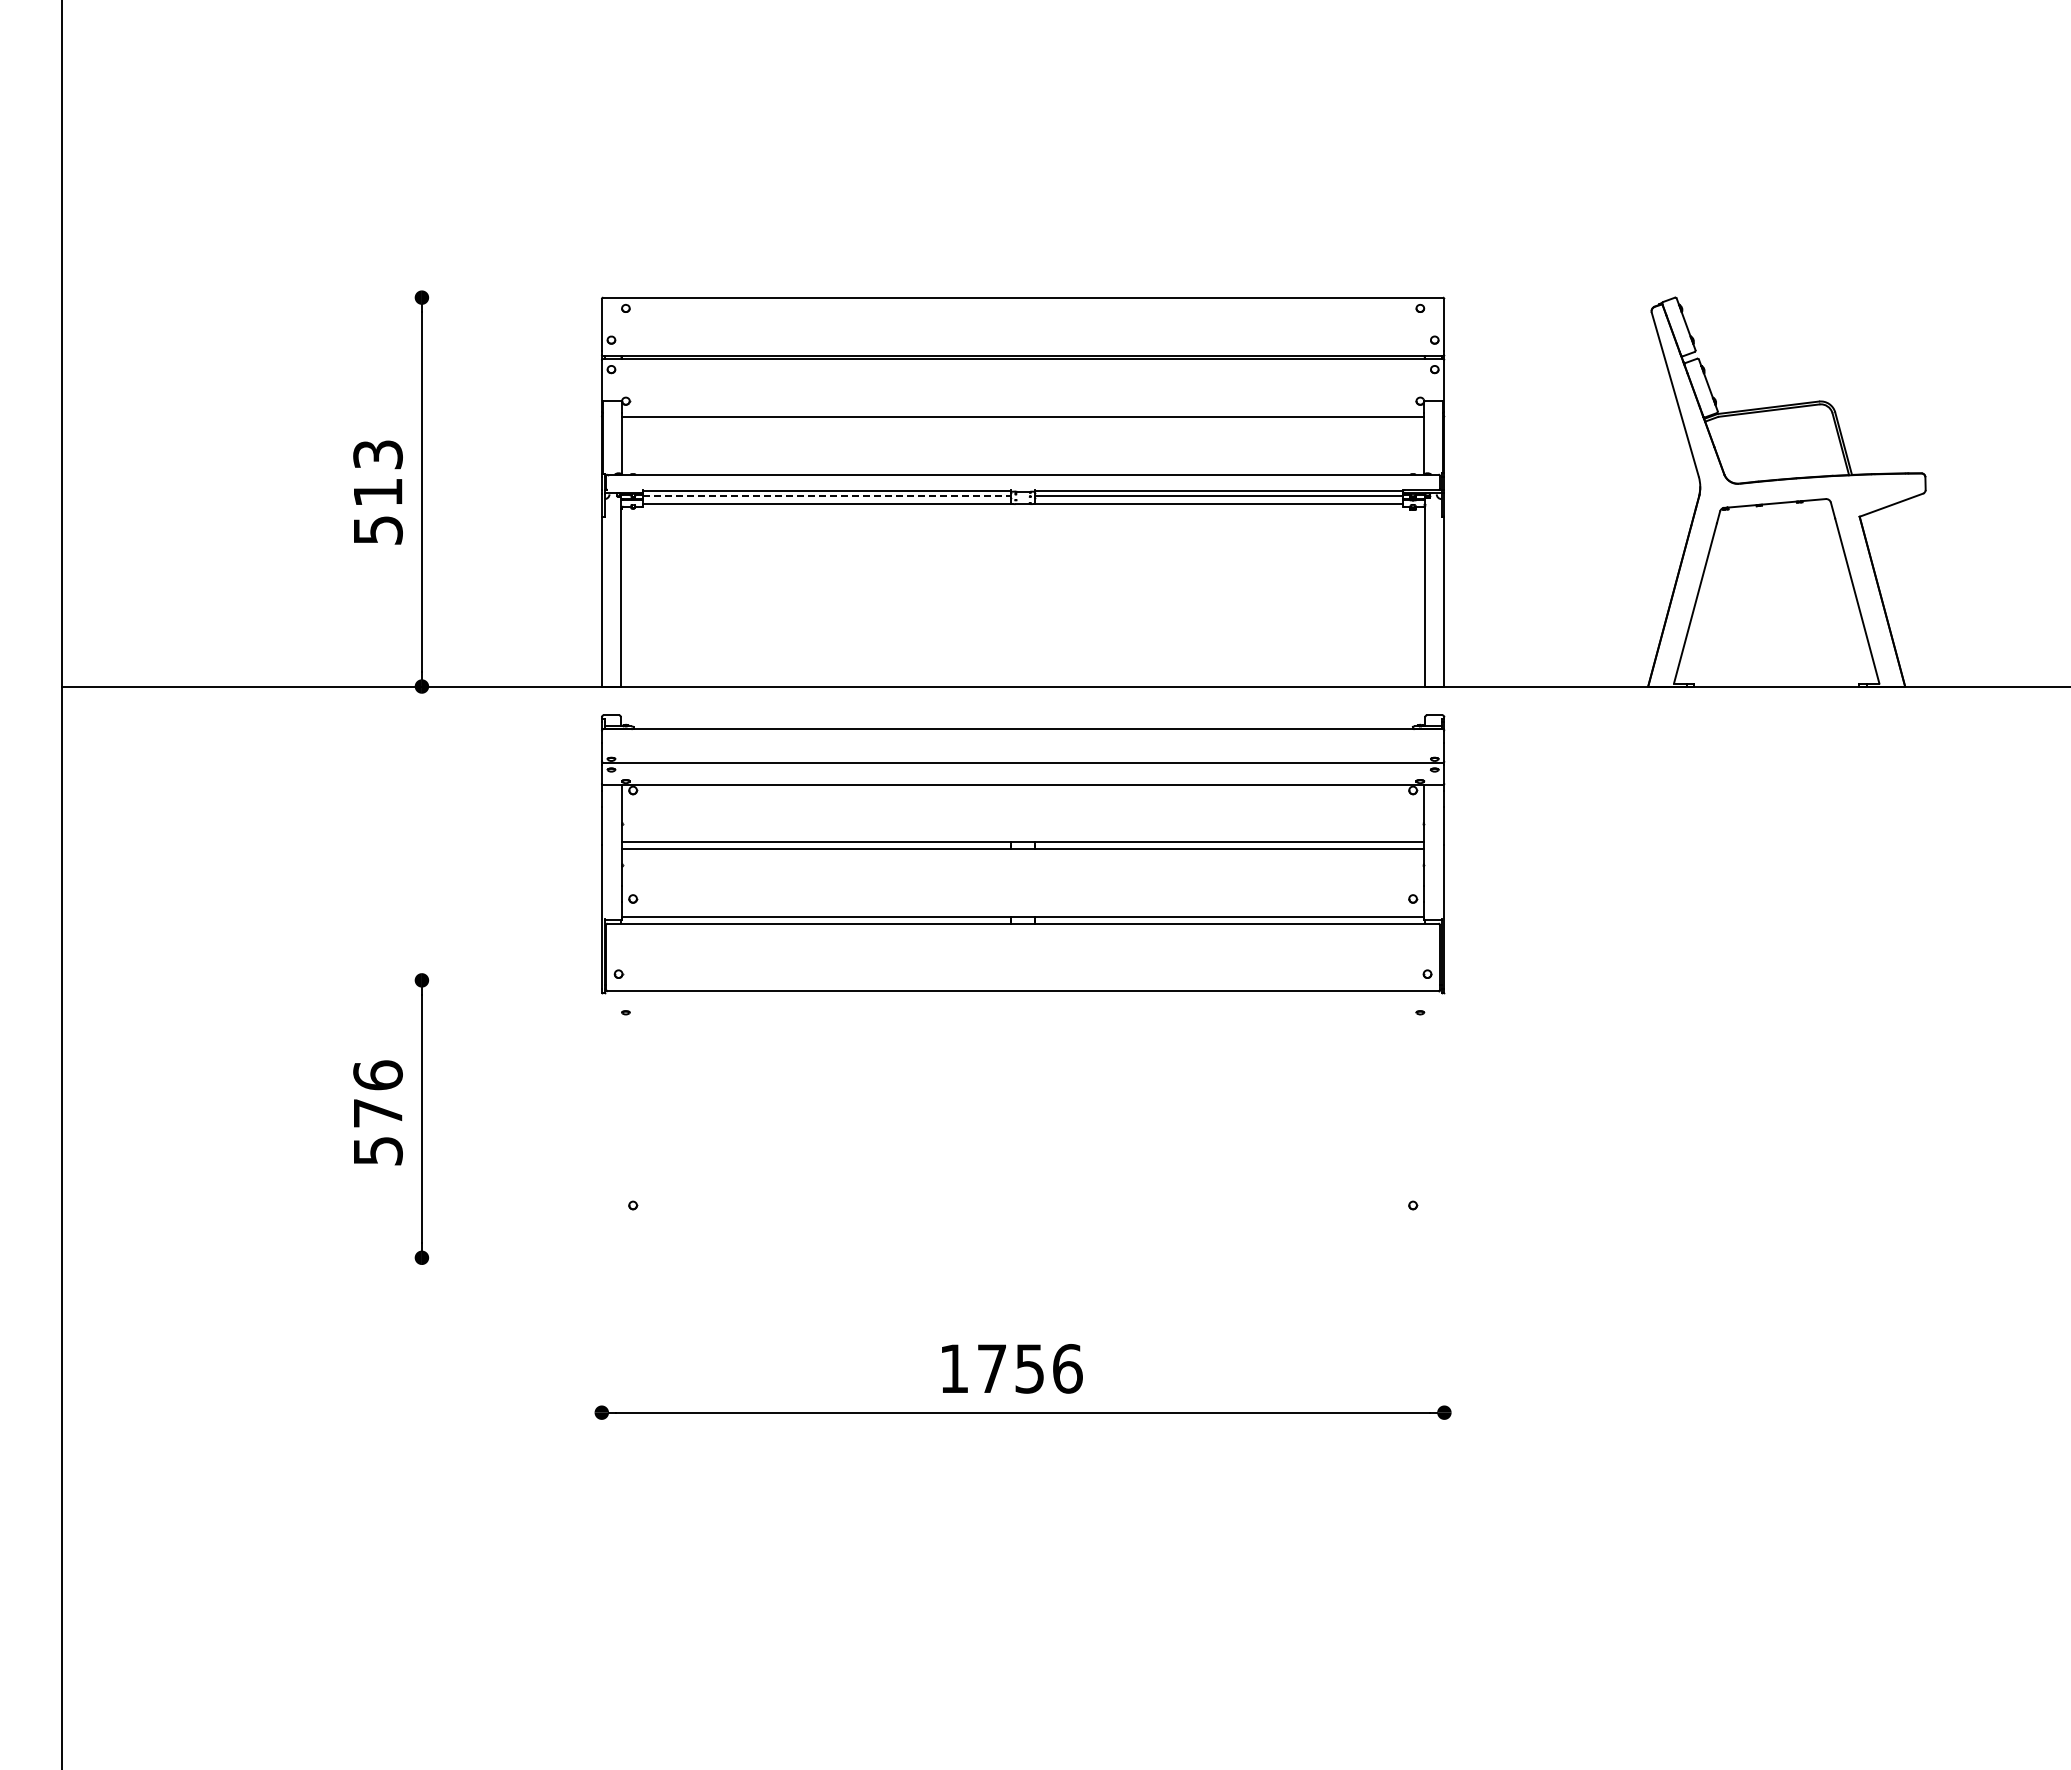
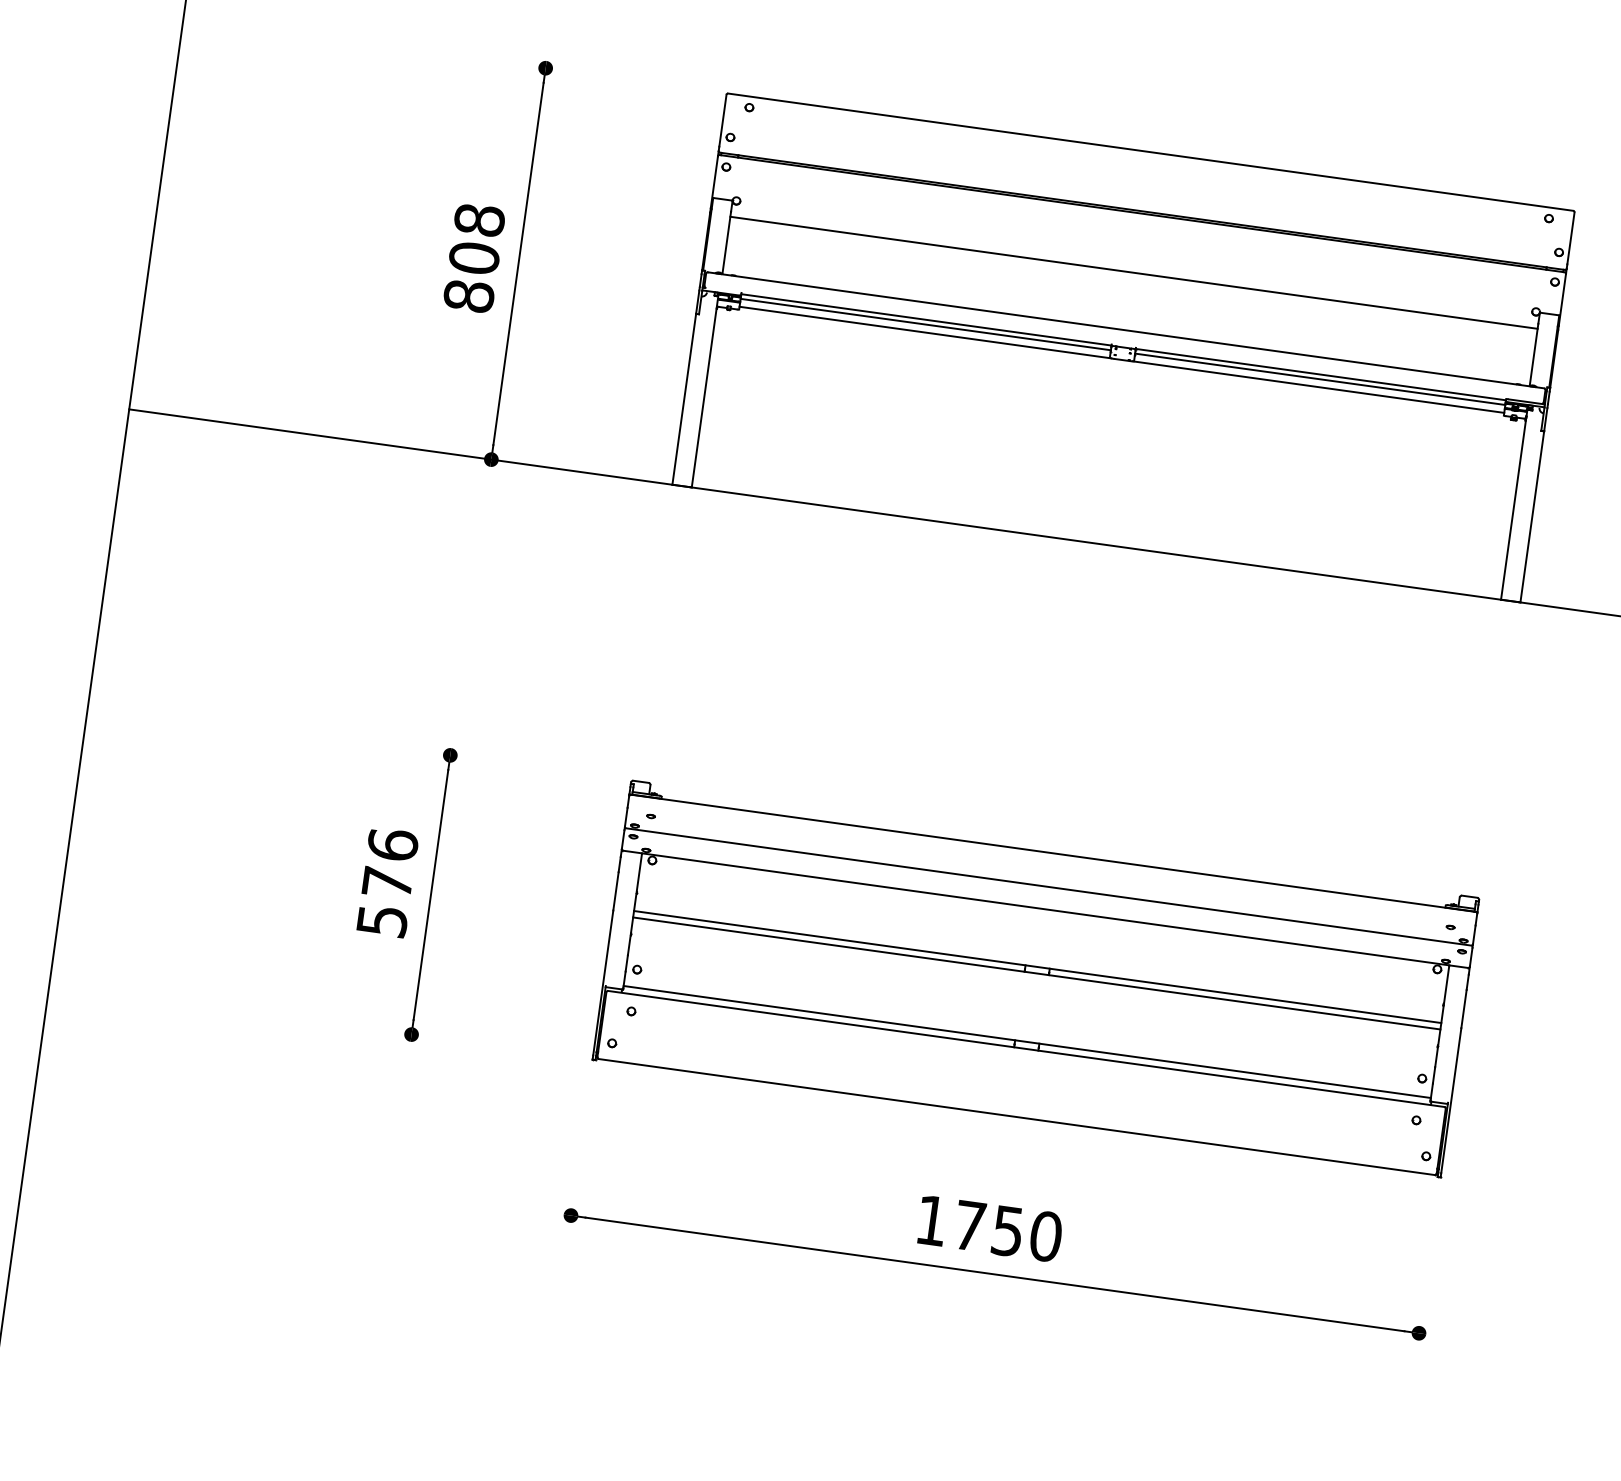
text: (377, 492) -> (473, 258), 513 -> 808
line: (827, 496) -> (926, 325), dashed -> solid
part: (1023, 854) -> (1036, 979), moved
text: (1067, 1368) -> (1045, 1236), 1756 -> 1750

